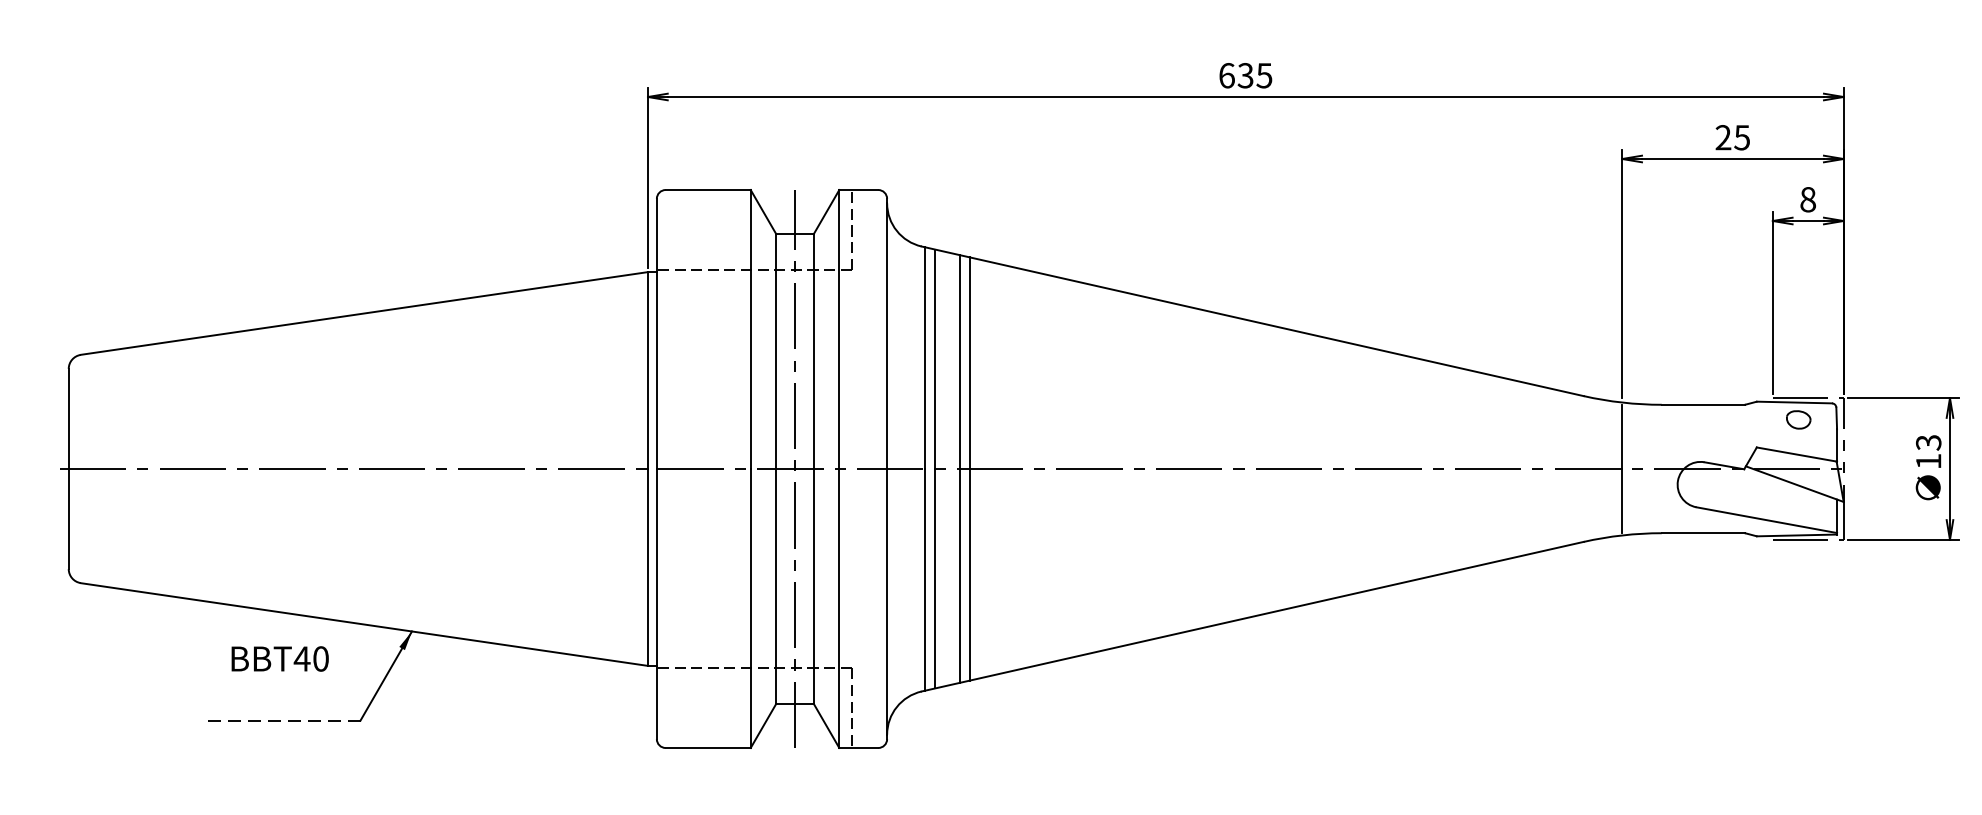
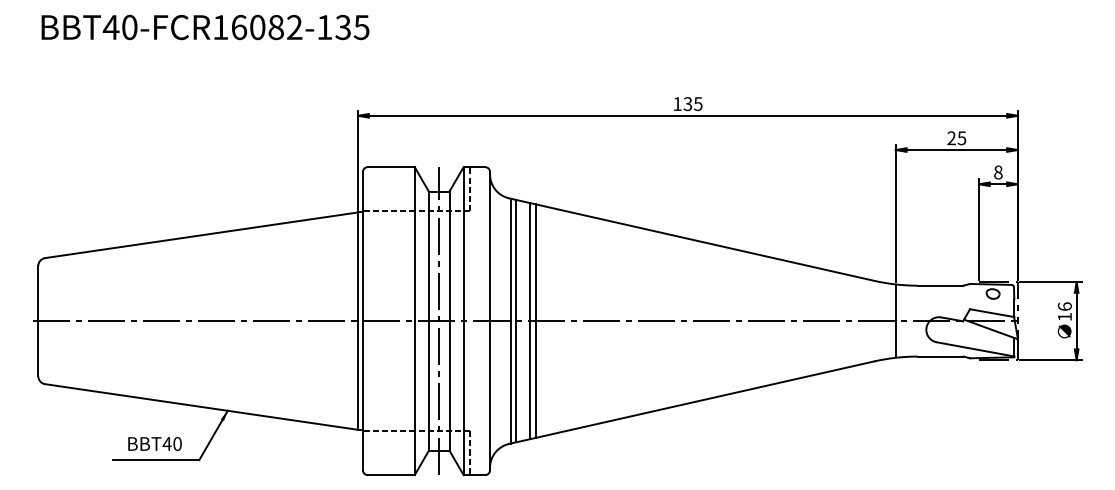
text: (1226, 76) -> (677, 104), 635 -> 135
text: (1927, 442) -> (1064, 306), 13 -> 16
text: (279, 658) -> (154, 443), moved
line: (281, 721) -> (155, 460), dashed -> solid

